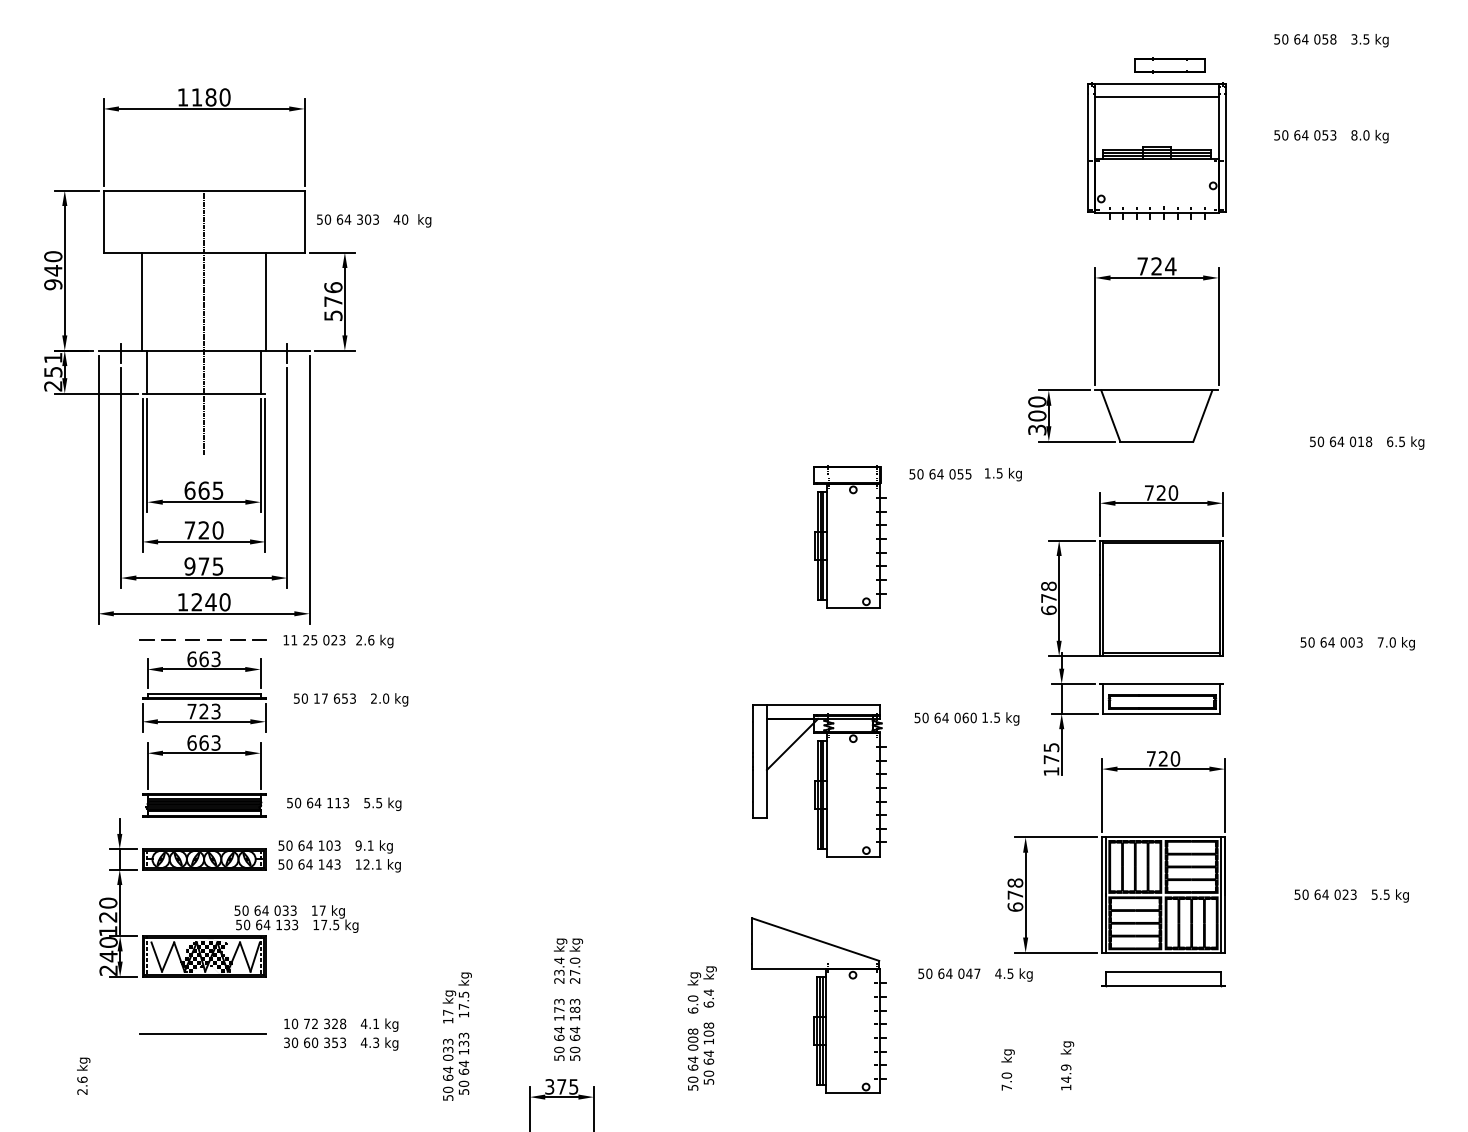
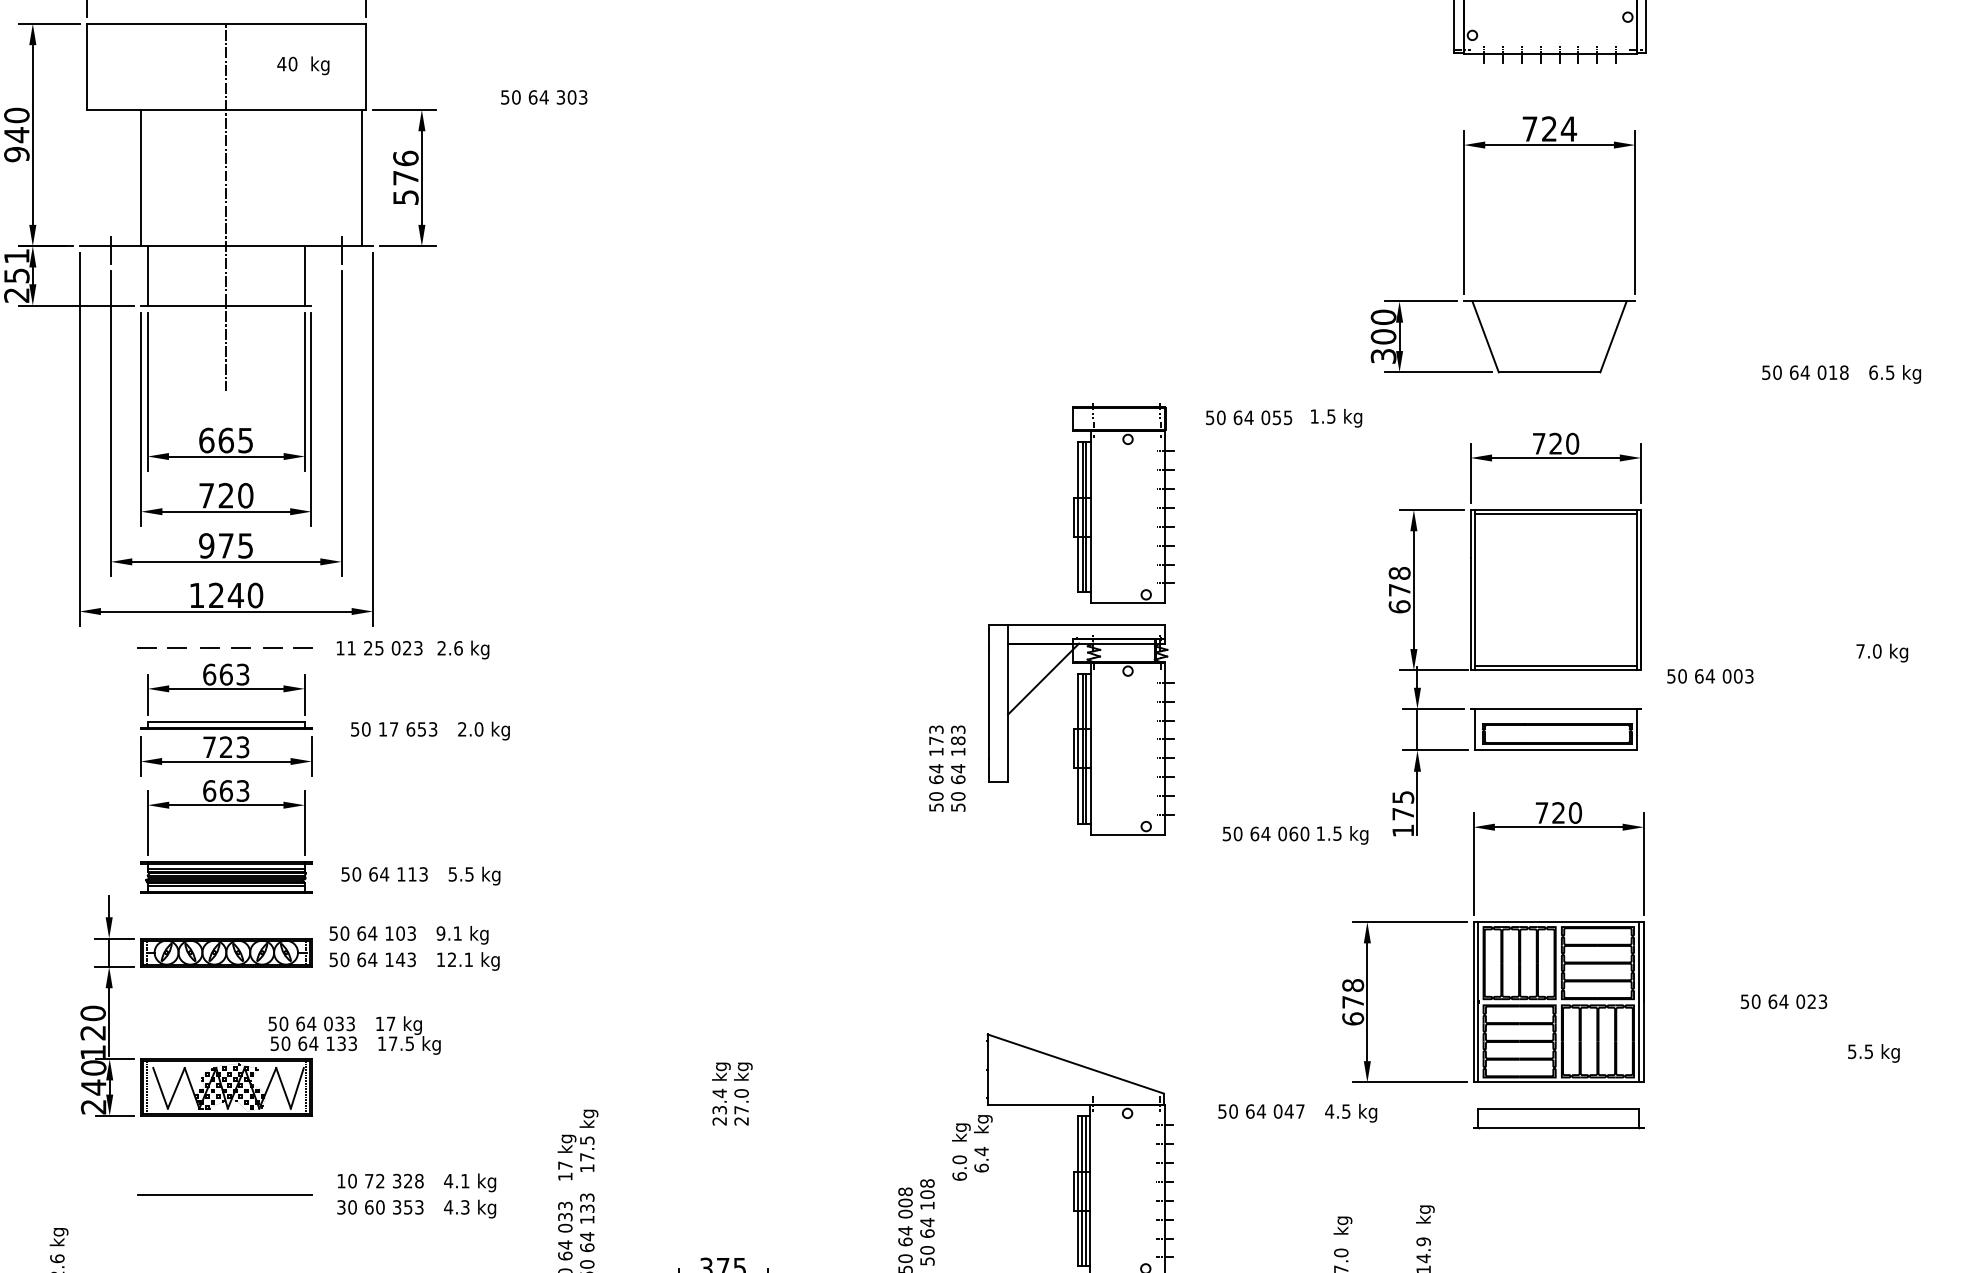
text: (347, 219) -> (543, 97), moved
text: (412, 220) -> (303, 65), moved
line: (265, 301) -> (361, 177), moved
text: (1331, 642) -> (1710, 676), moved
text: (966, 718) -> (1294, 834), moved
part: (819, 780) -> (1081, 729), moved
text: (1389, 895) -> (1872, 1052), moved
text: (701, 989) -> (971, 1147), moved
text: (567, 1029) -> (947, 768), moved

